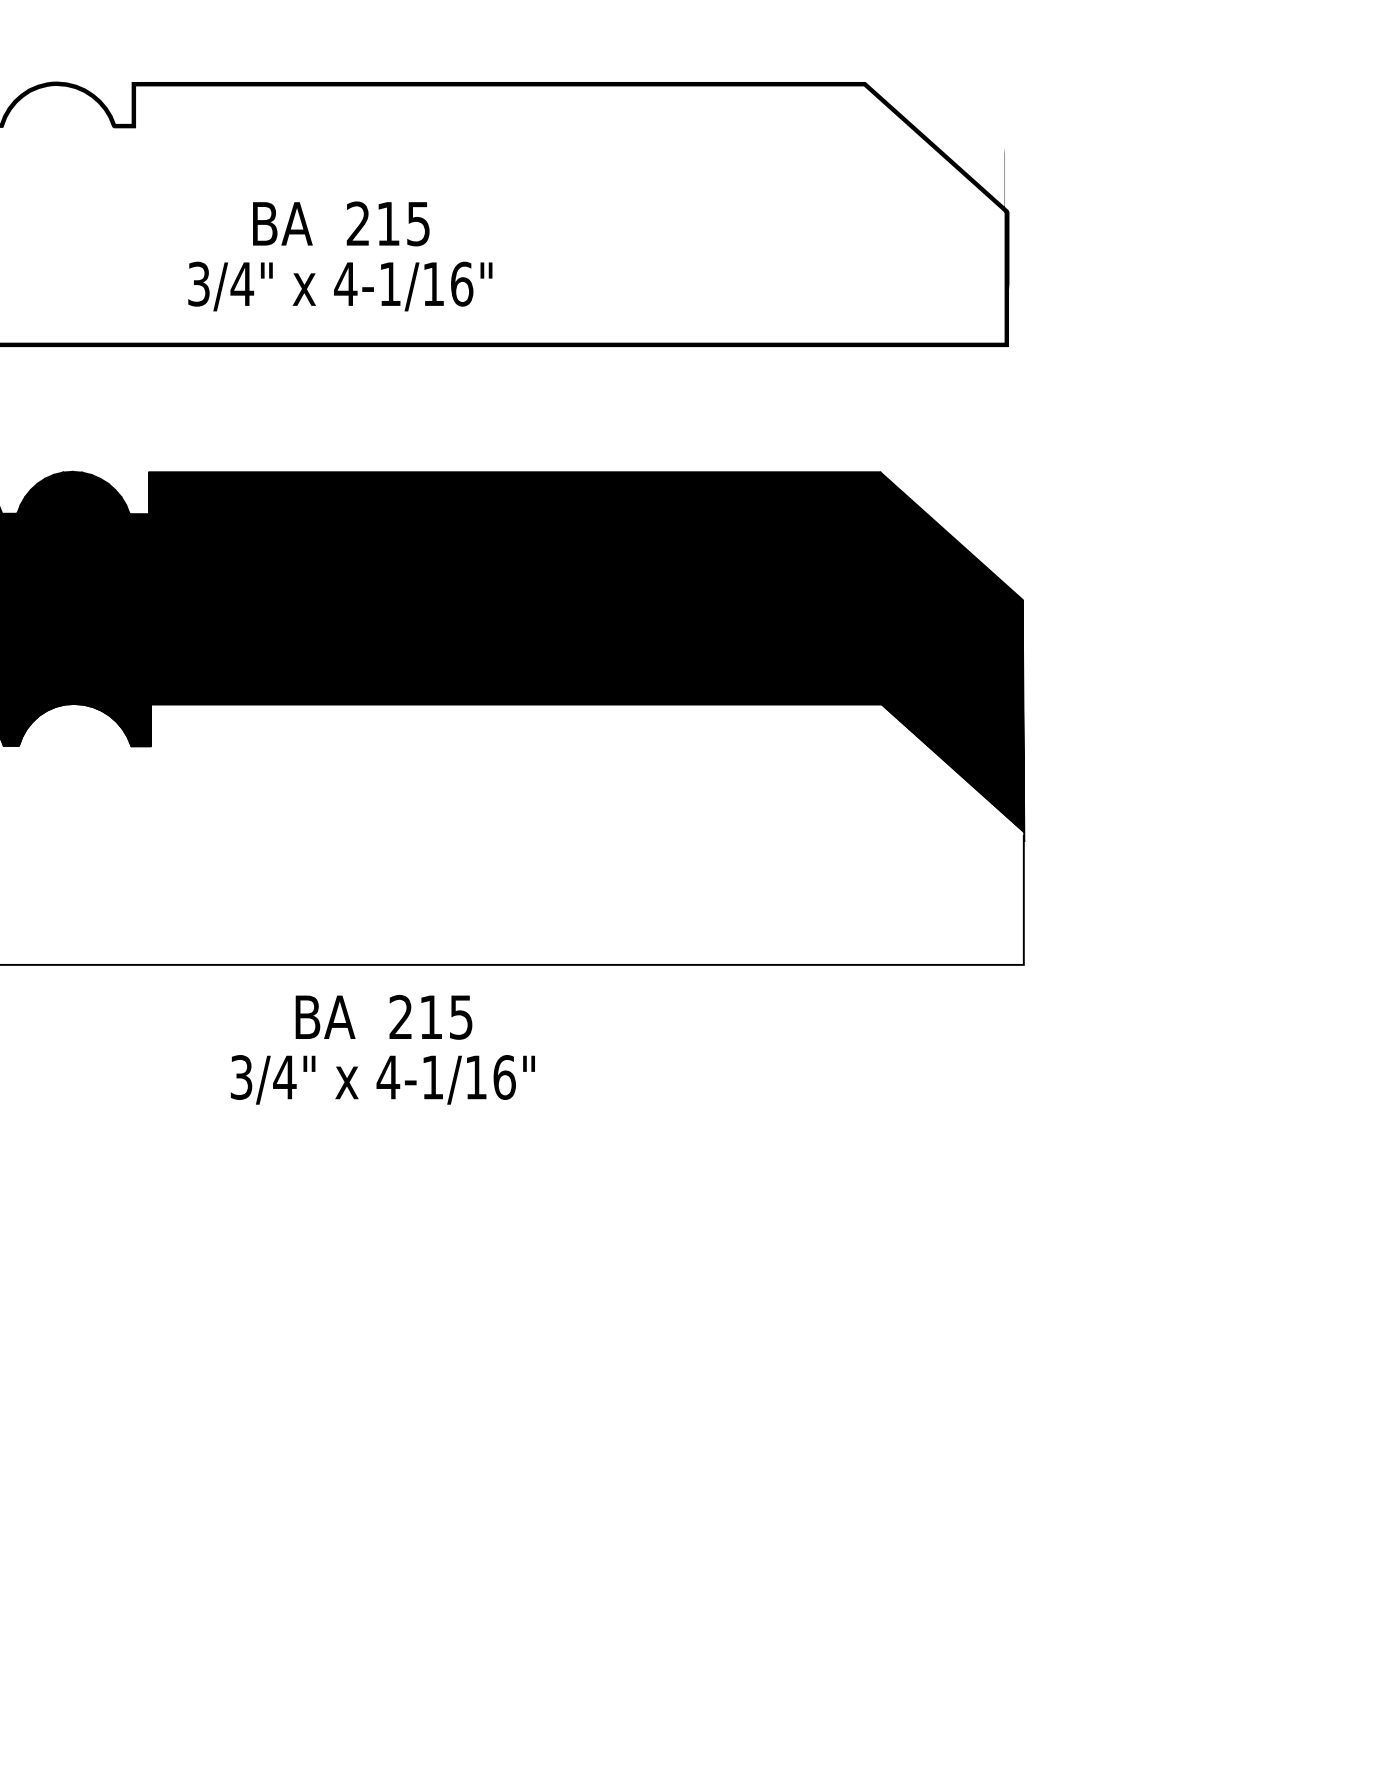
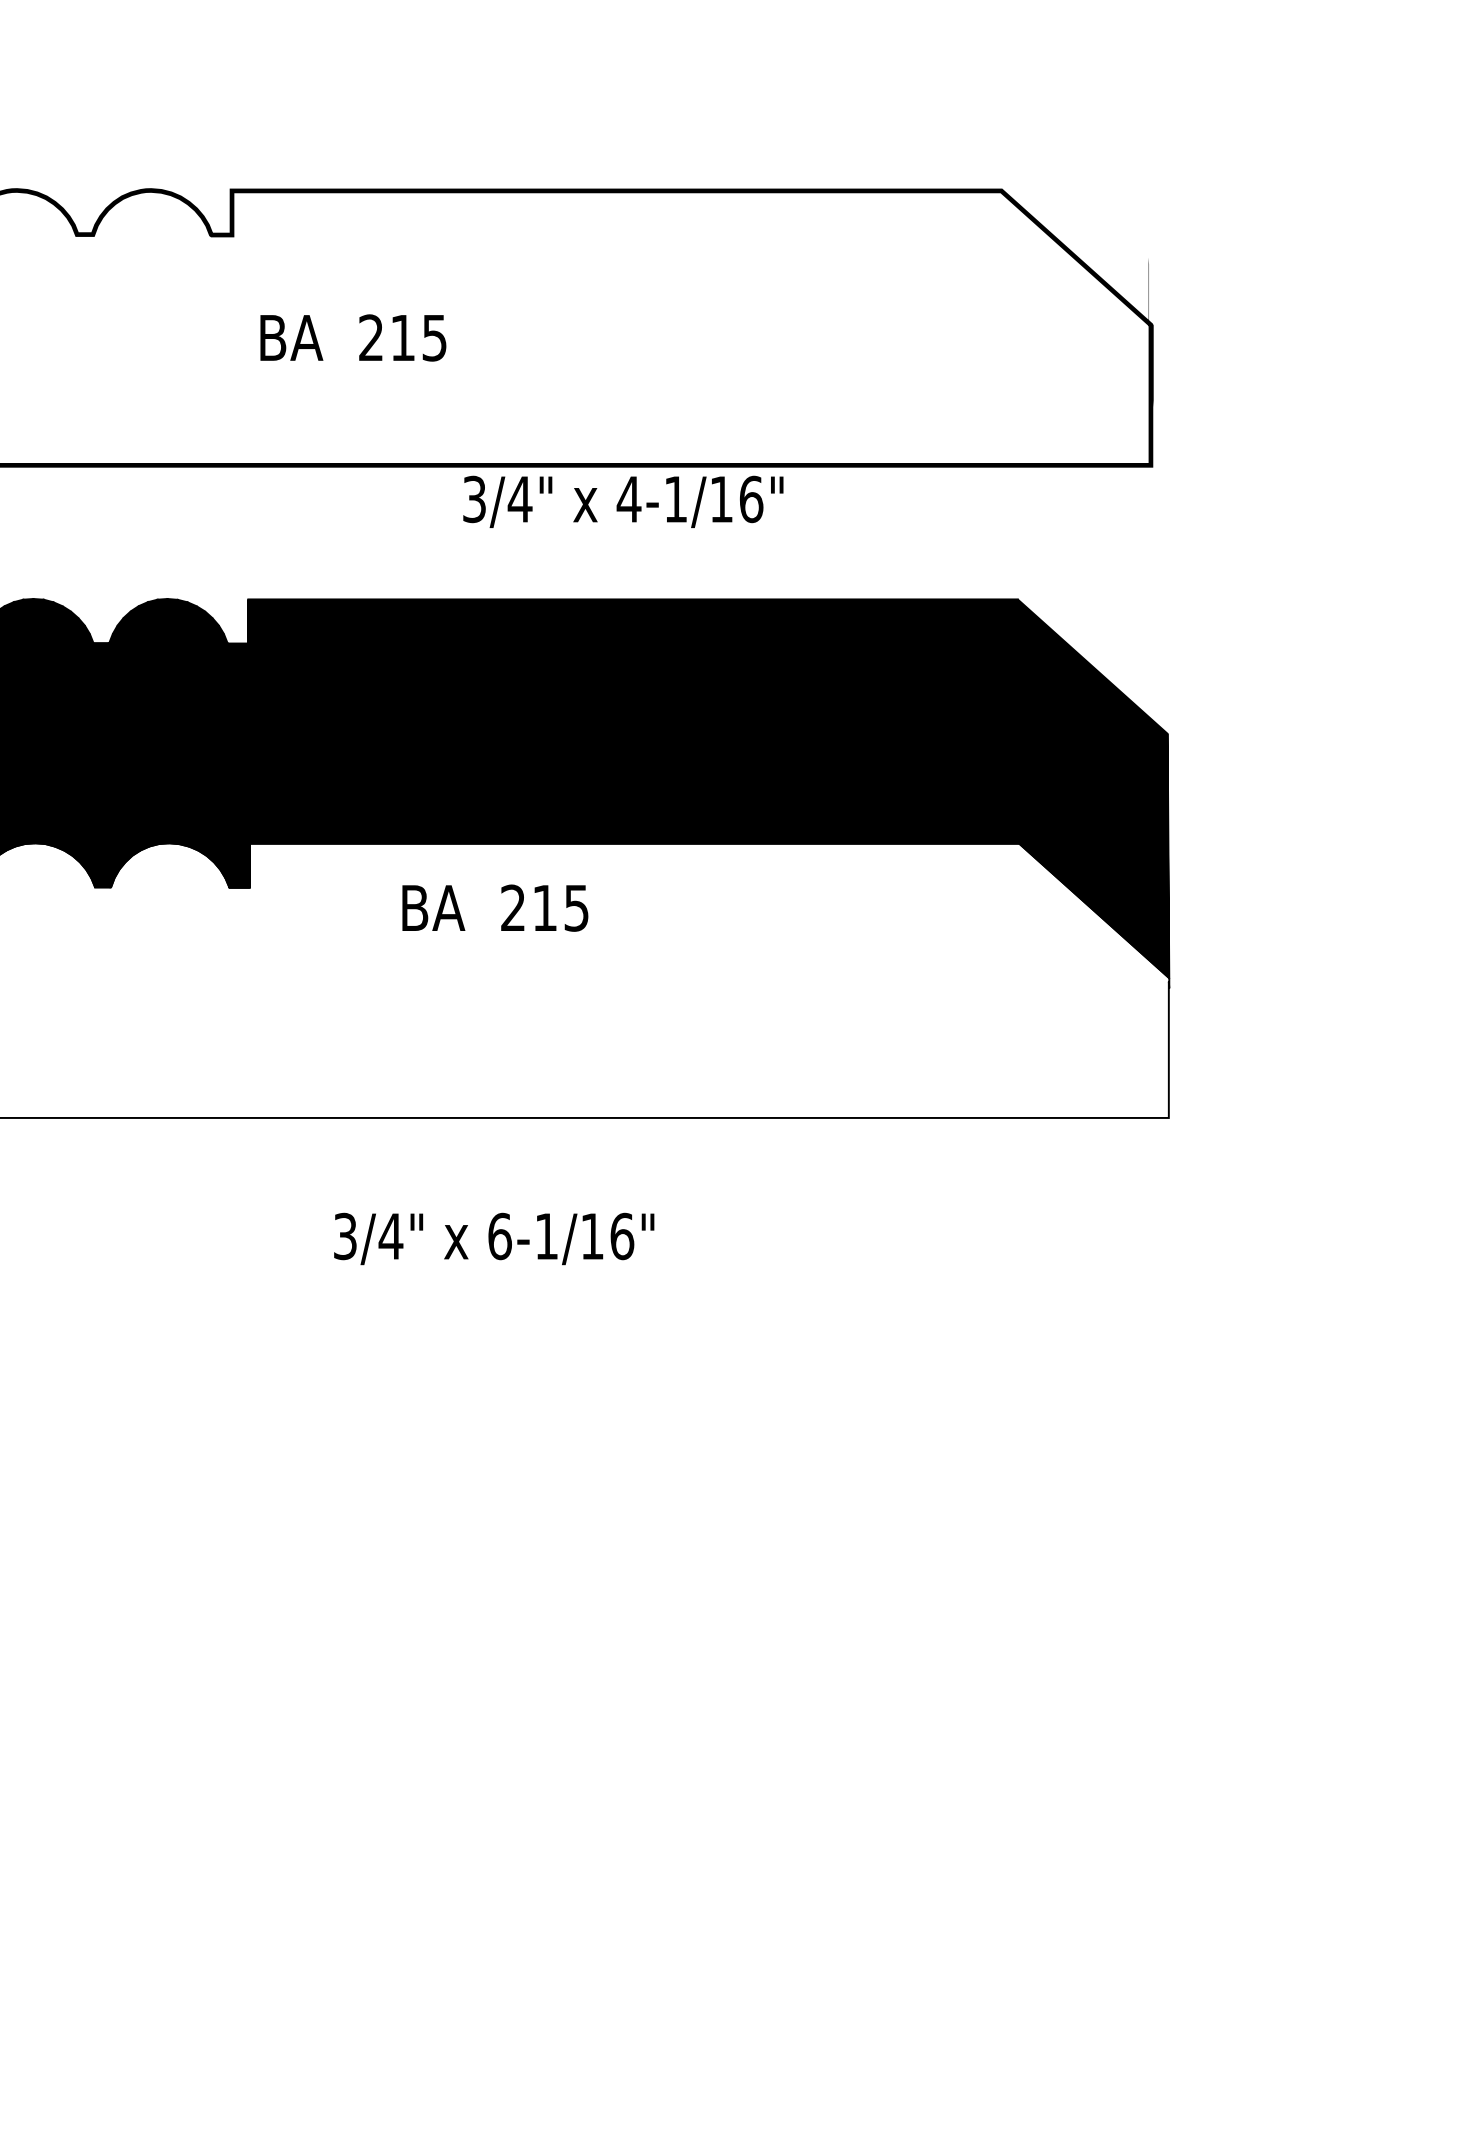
text: (341, 223) -> (353, 337), moved
text: (340, 286) -> (623, 501), moved
text: (384, 1016) -> (495, 907), moved
text: (387, 1077) -> (499, 1236), 4-1/16" -> 6-1/16"

